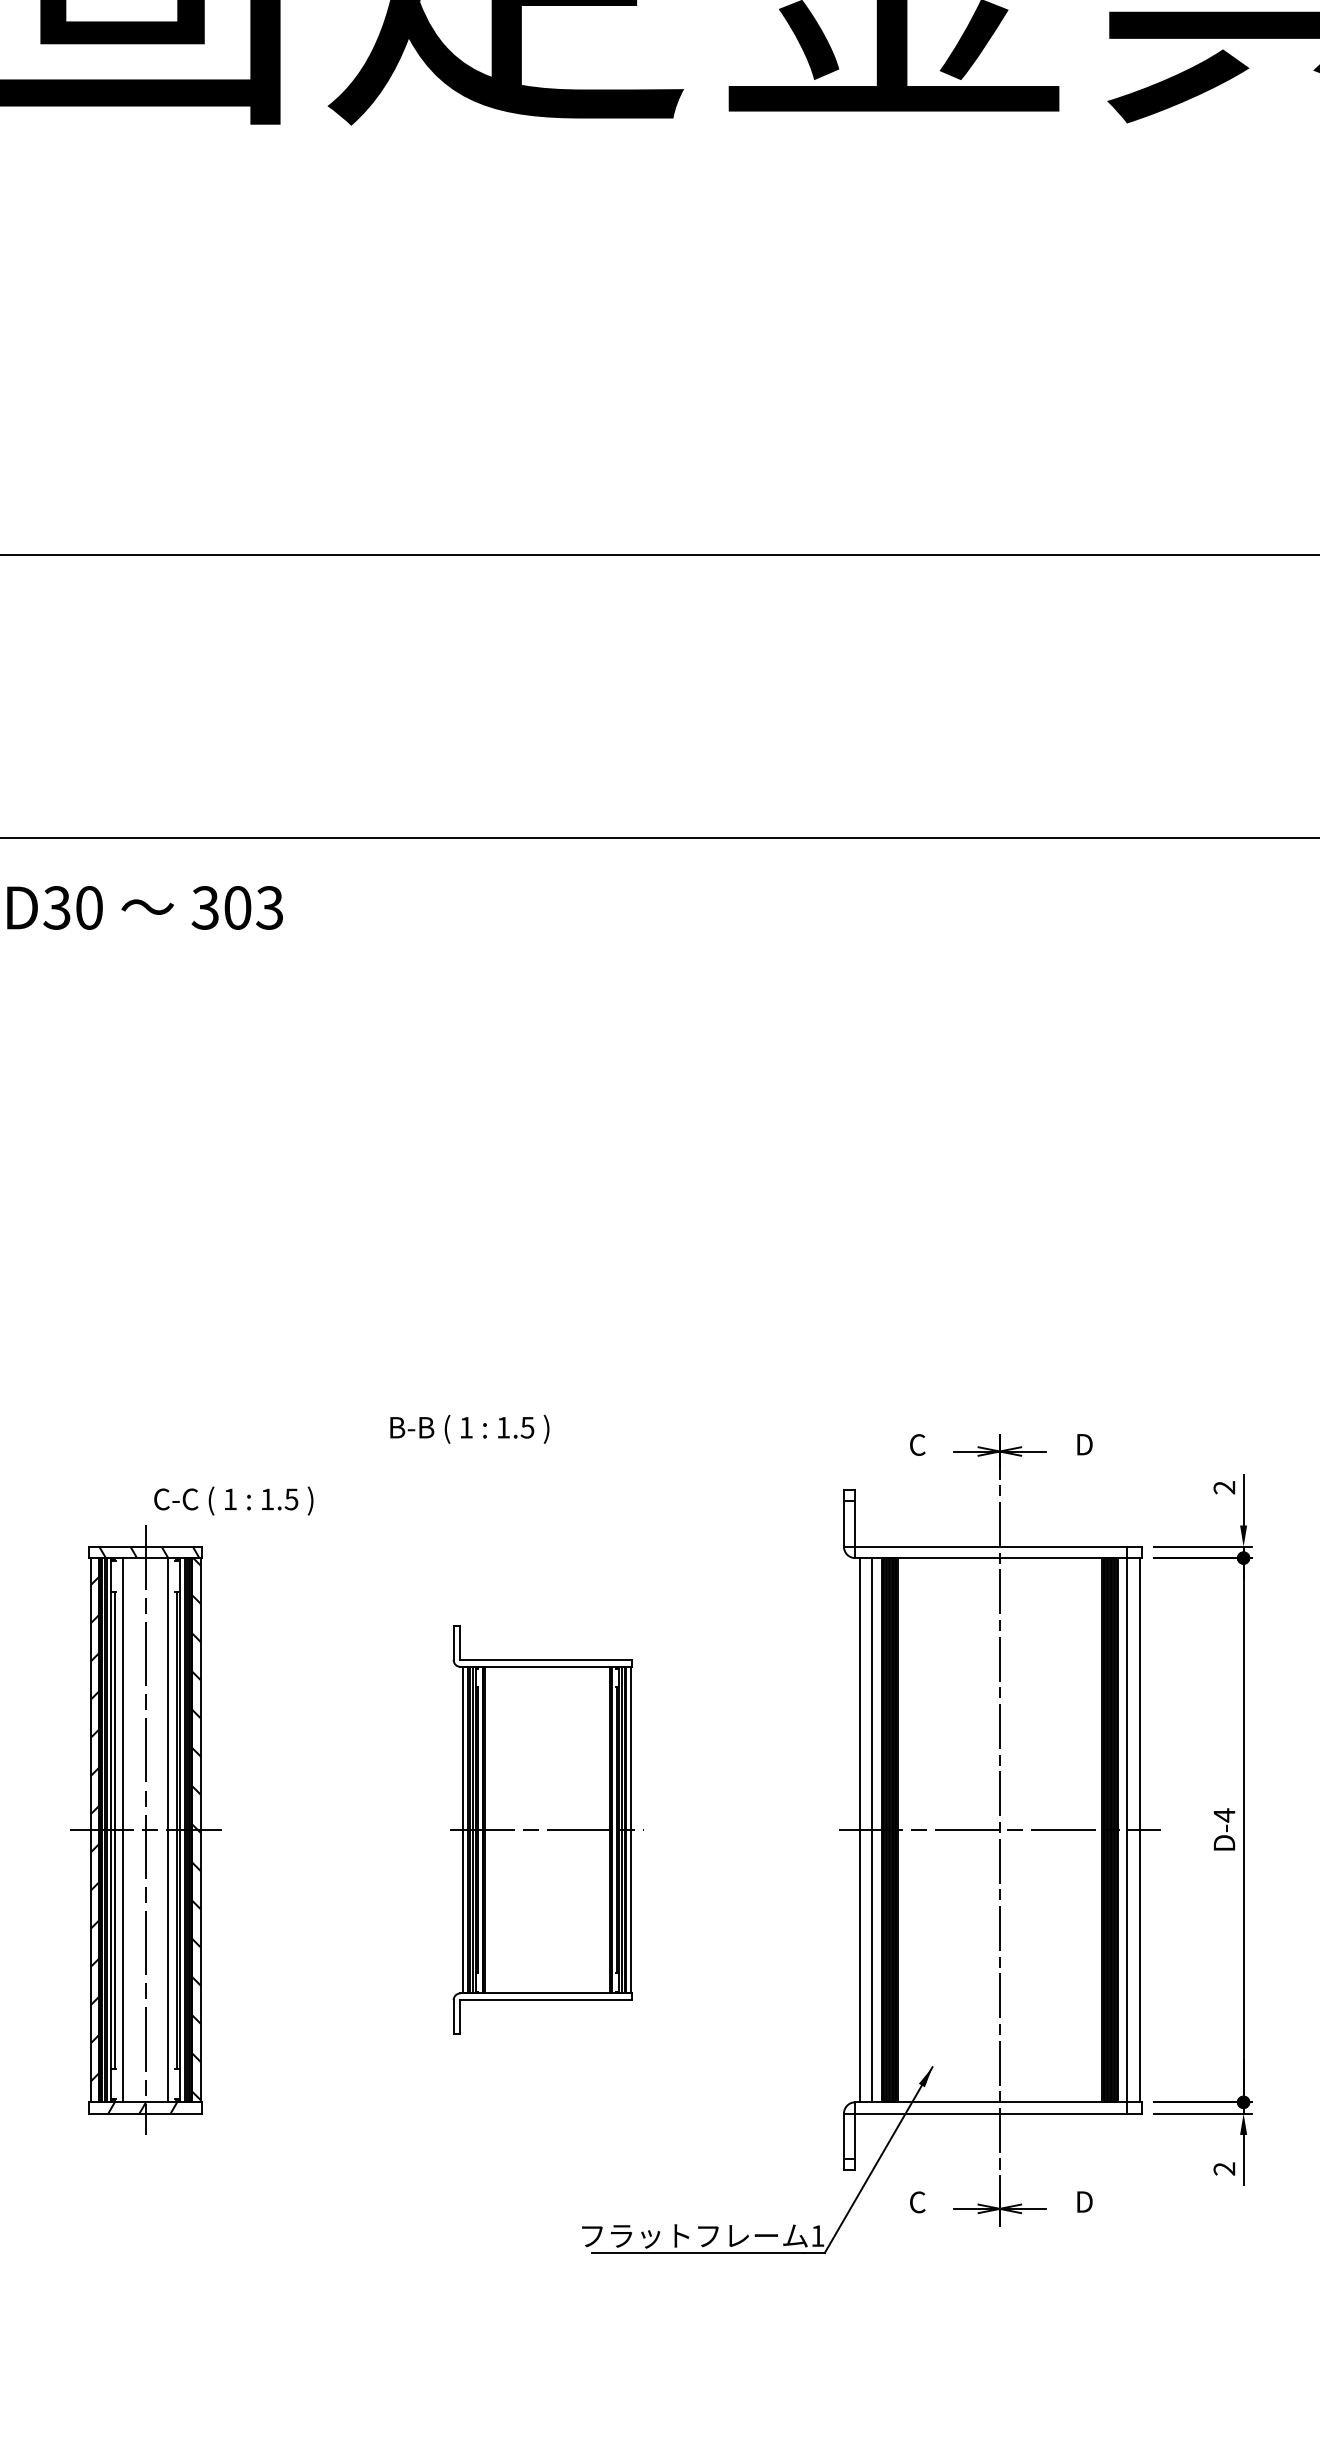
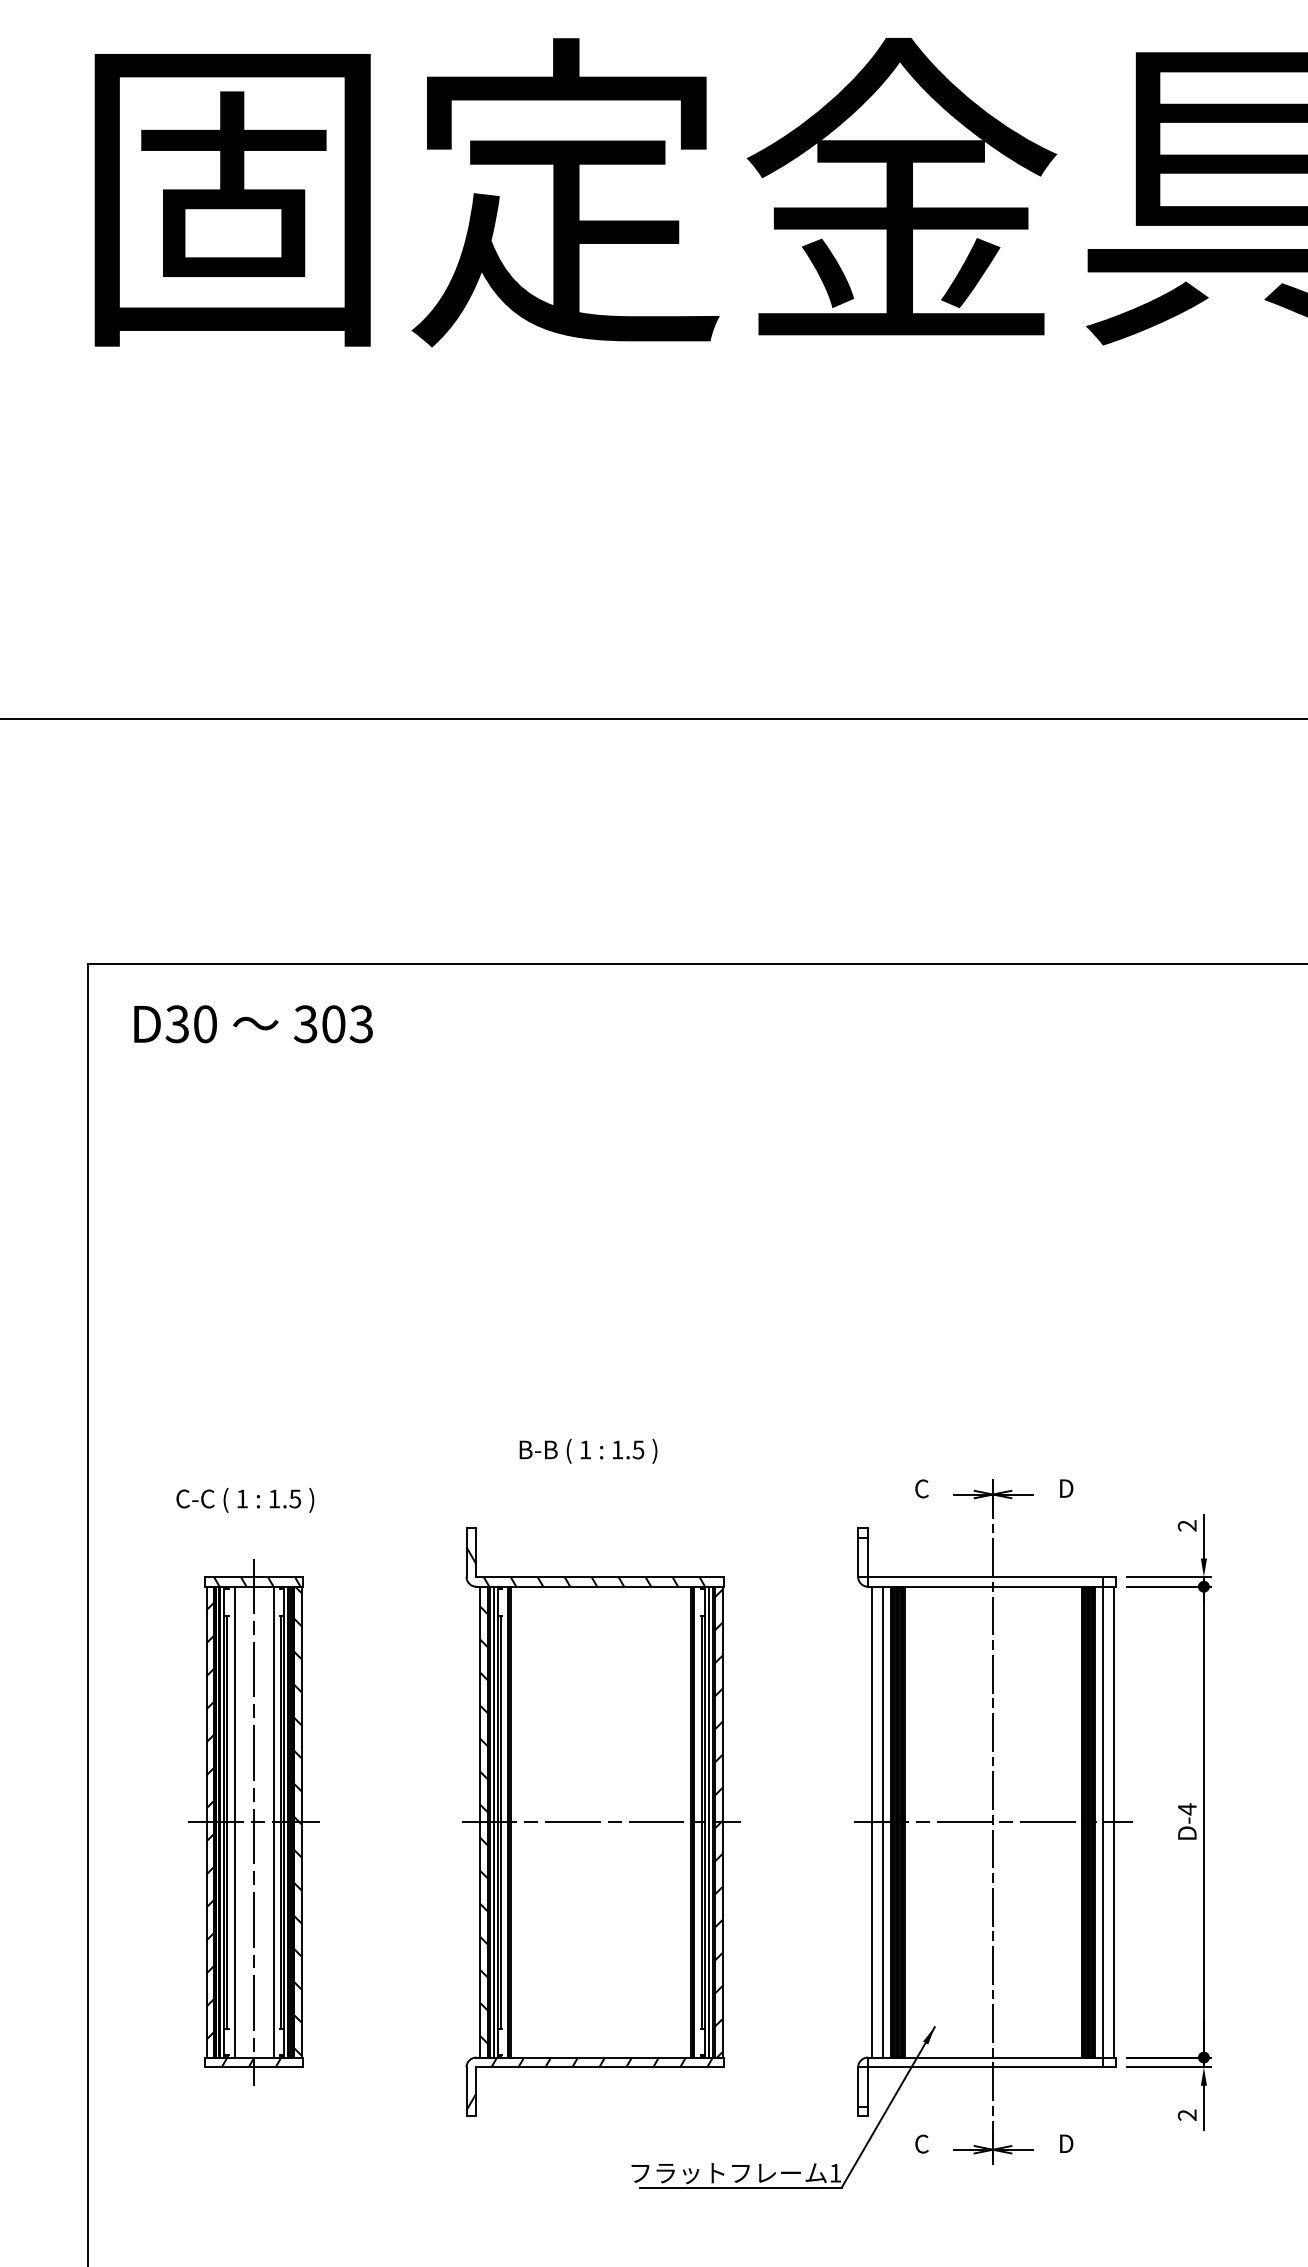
text: (469, 1428) -> (588, 1450), moved
text: (234, 1500) -> (245, 1499), moved
part: (547, 1829) -> (601, 1821), size x1.67

